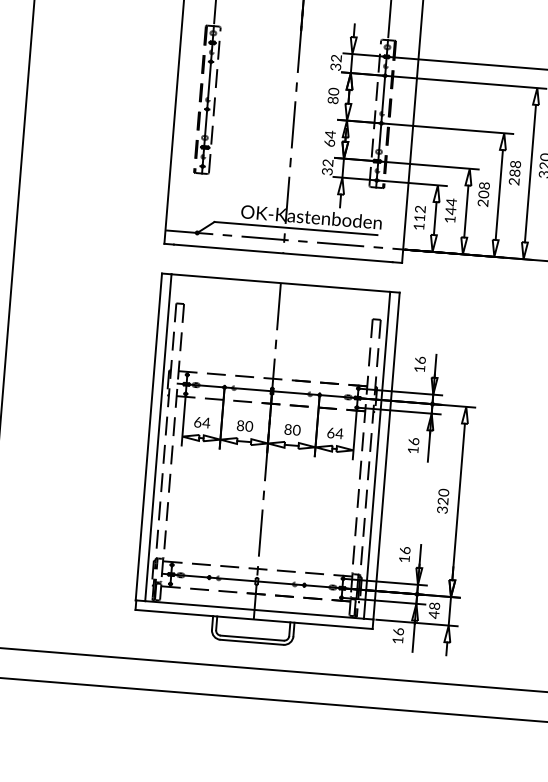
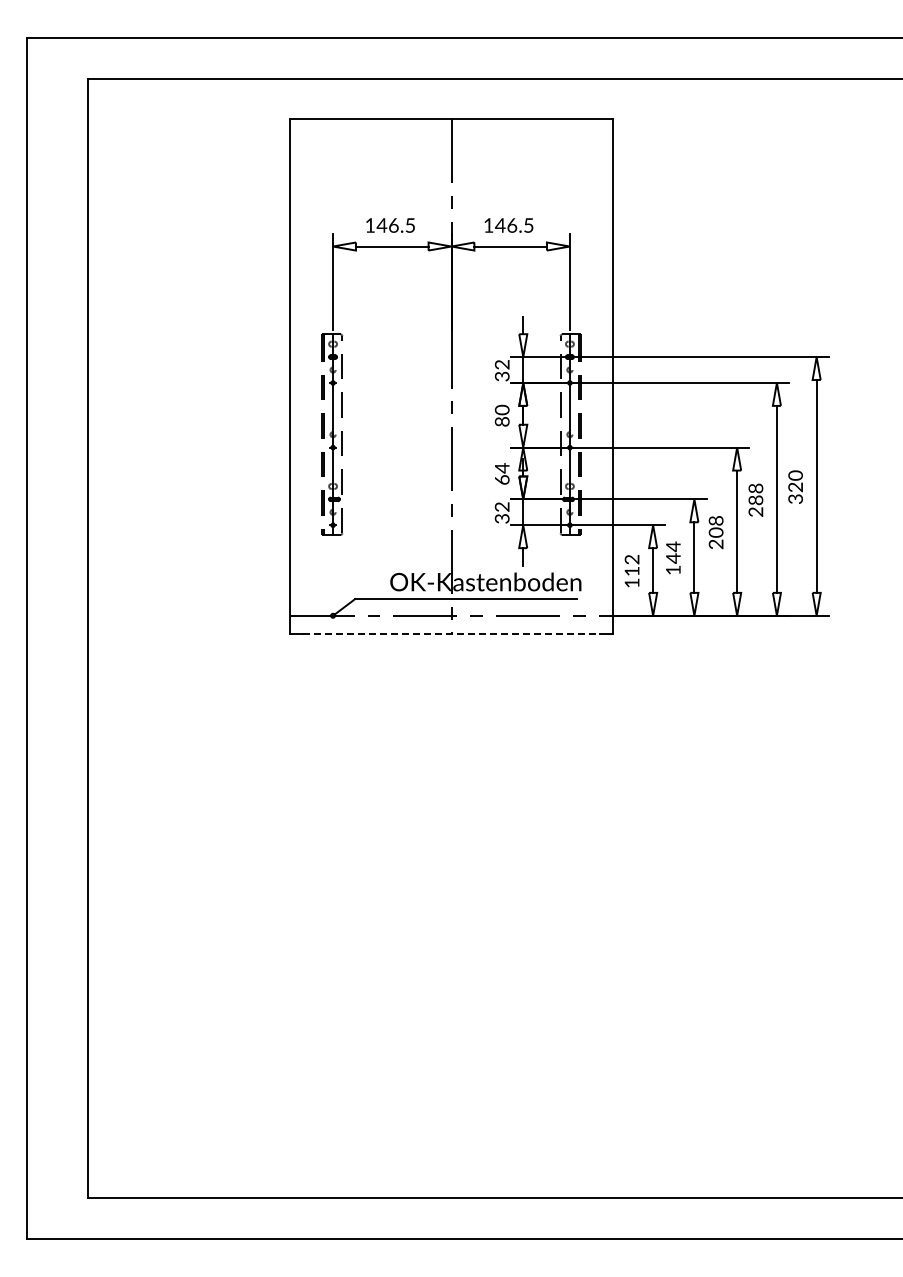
line: (283, 253) -> (451, 634), solid -> dashed
part: (308, 465) -> (508, 918), removed

